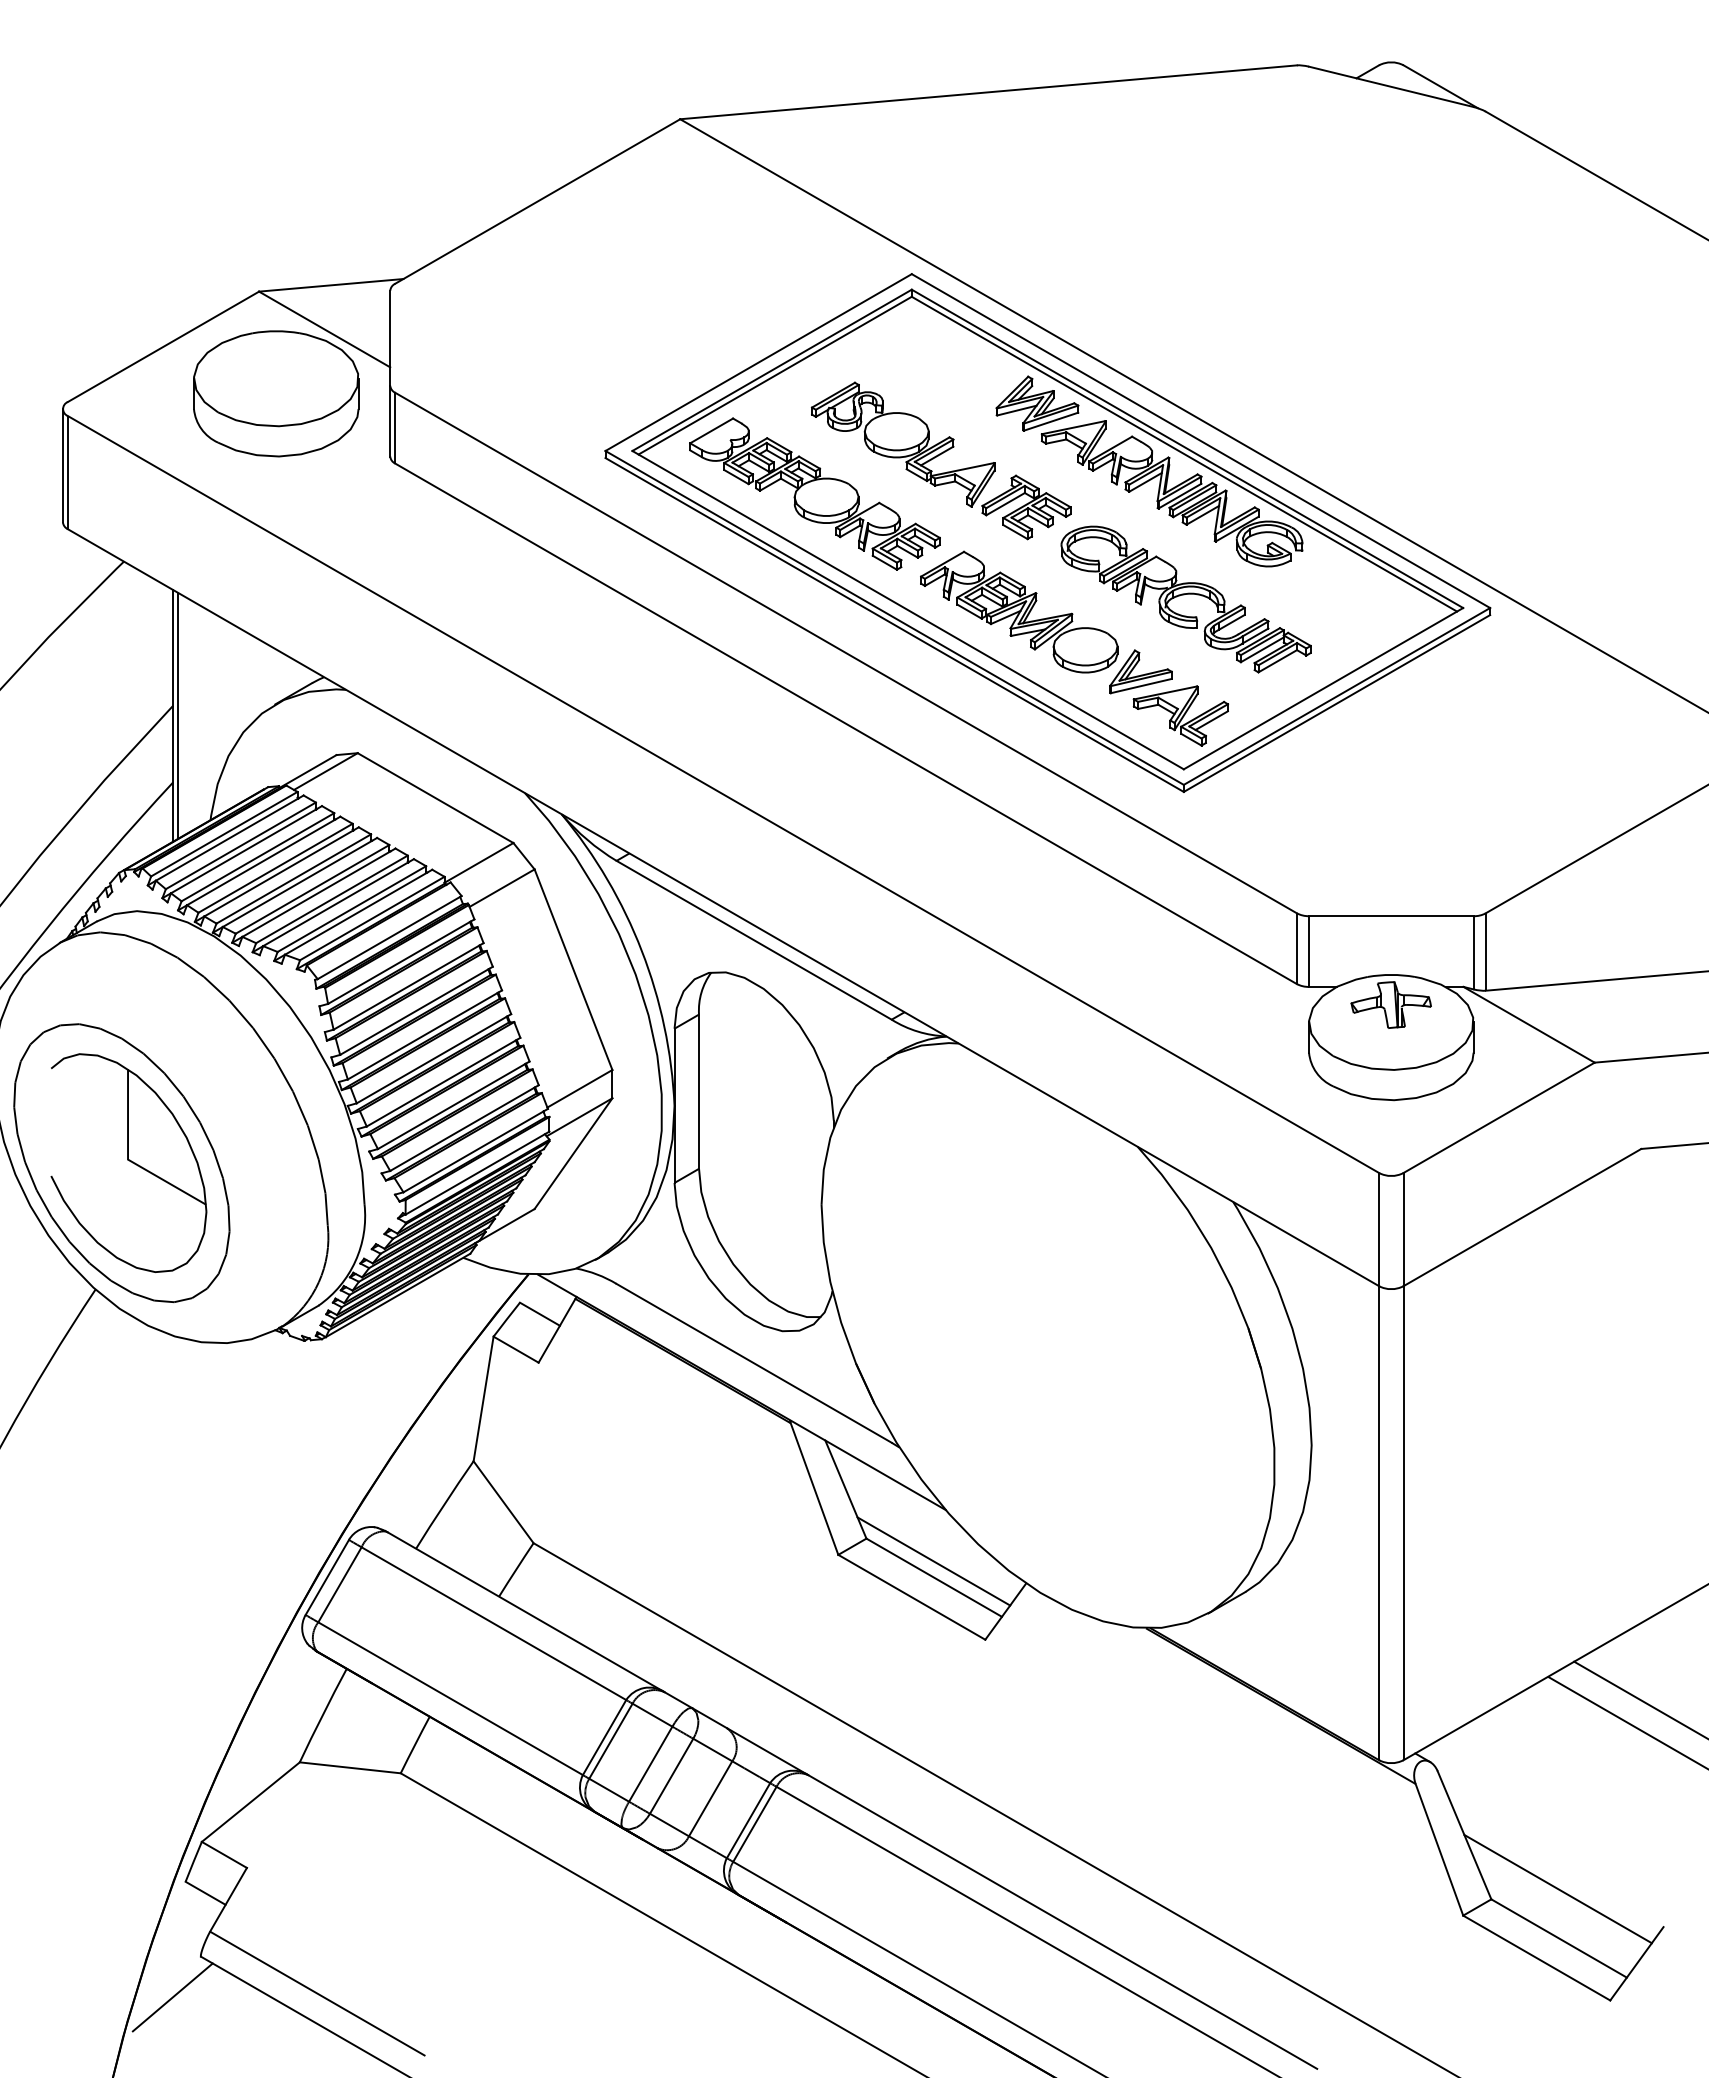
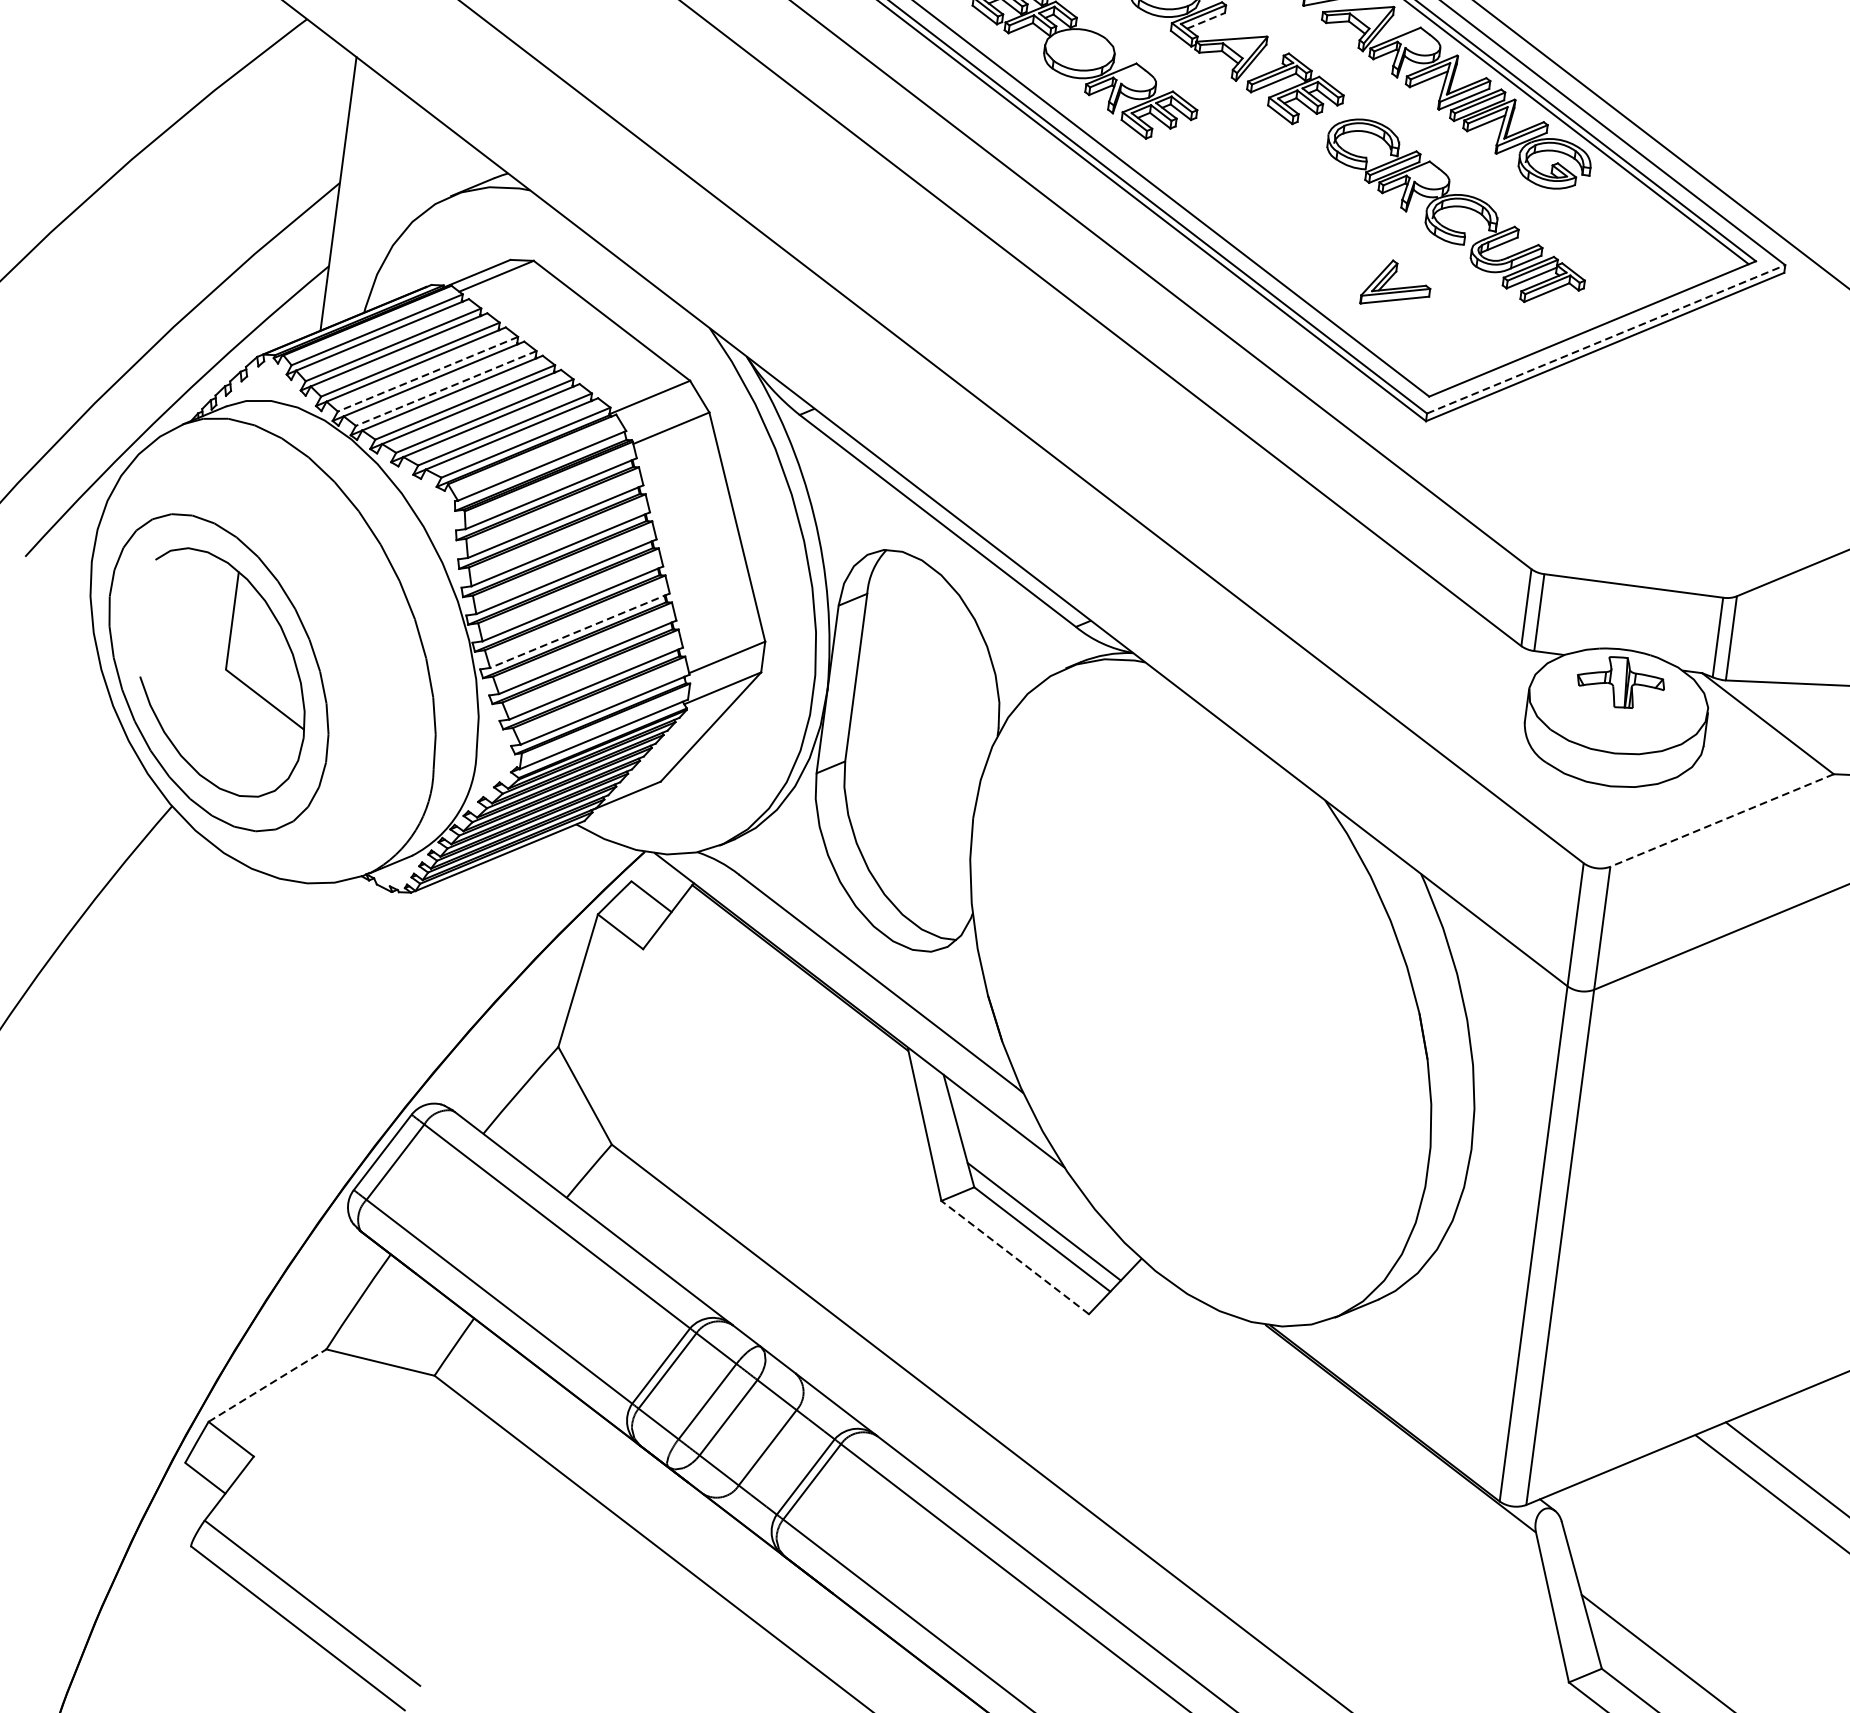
line: (937, 456) -> (1206, 21), solid -> dashed
part: (1019, 611) -> (1273, 201), removed
line: (1336, 696) -> (1605, 339), solid -> dashed
line: (178, 715) -> (344, 194), removed
part: (1180, 715) -> (1433, 337), removed
line: (275, 868) -> (427, 374), solid -> dashed
line: (293, 879) -> (445, 388), solid -> dashed
line: (443, 1082) -> (579, 631), solid -> dashed
line: (1498, 1118) -> (1721, 821), solid -> dashed
line: (911, 1597) -> (1014, 1257), solid -> dashed
line: (251, 1801) -> (268, 1385), solid -> dashed
line: (172, 1997) -> (154, 1586), removed

